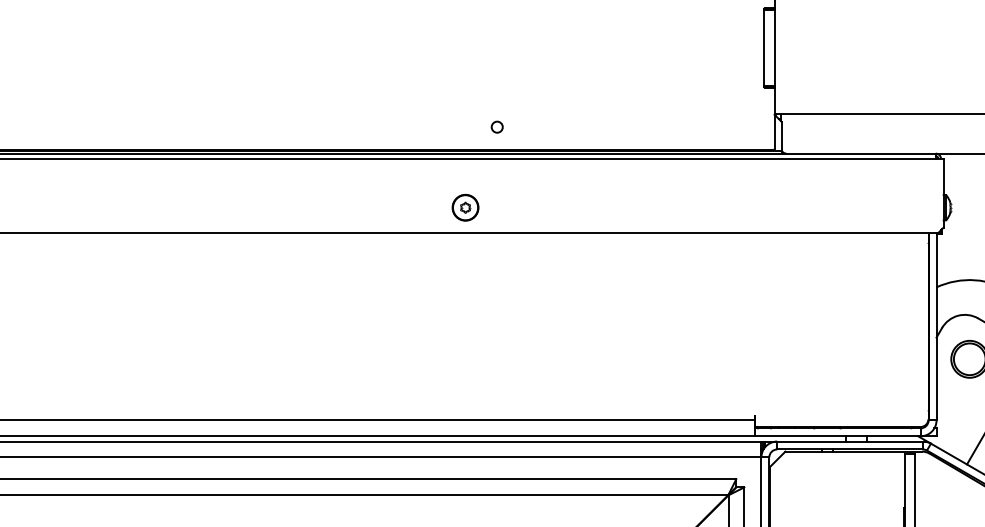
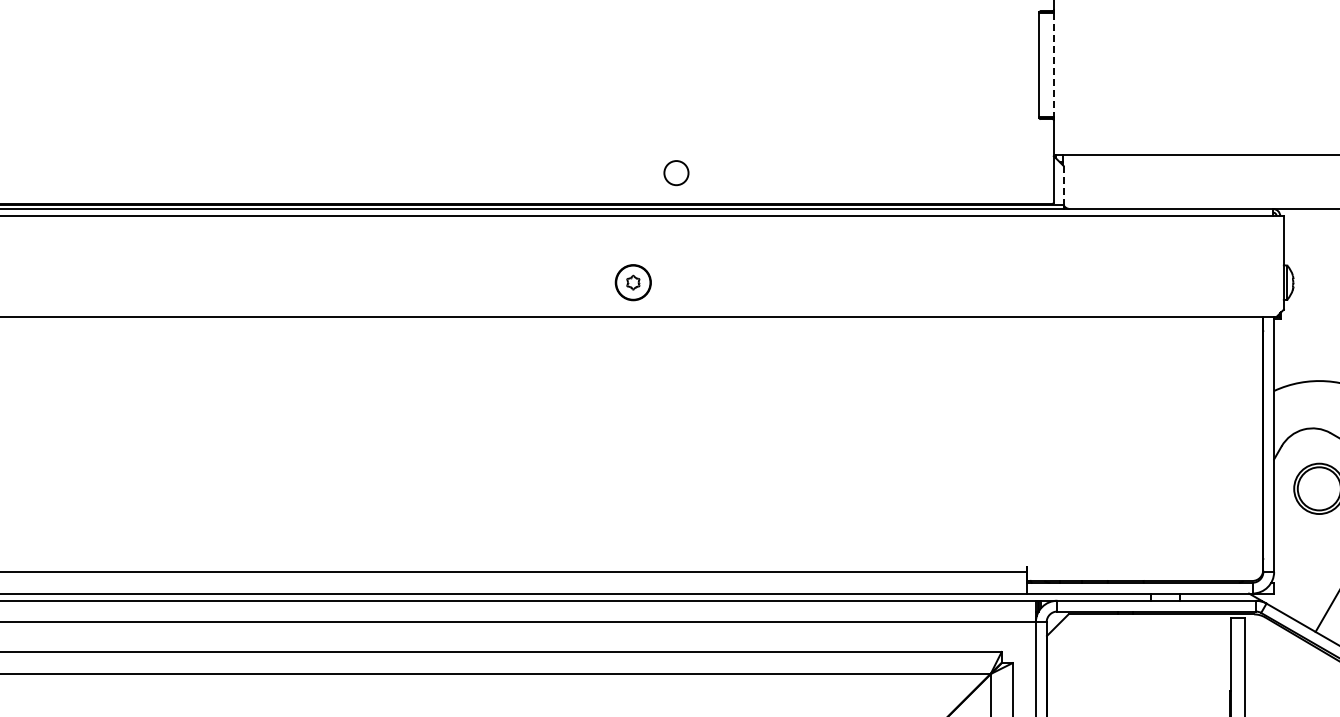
line: (774, 48) -> (1053, 65), solid -> dashed
circle: (497, 126) -> (676, 172), size x1.6
line: (781, 136) -> (1063, 185), solid -> dashed

